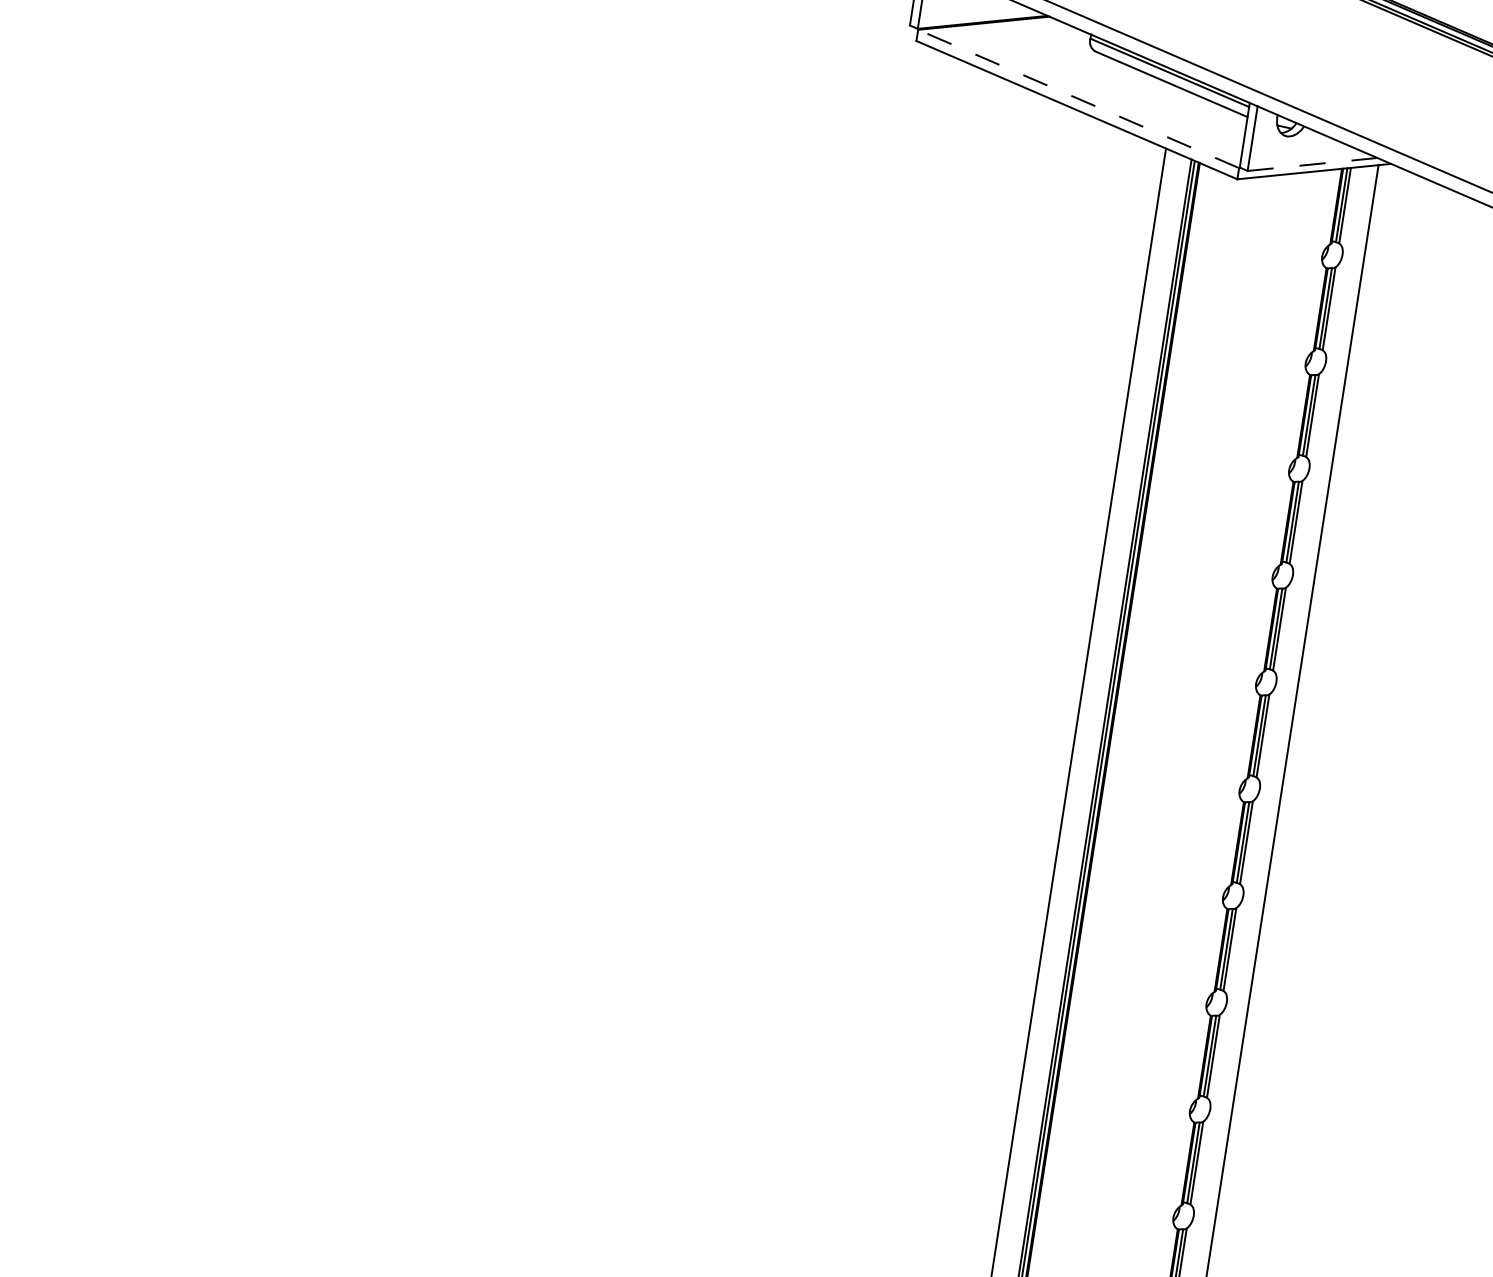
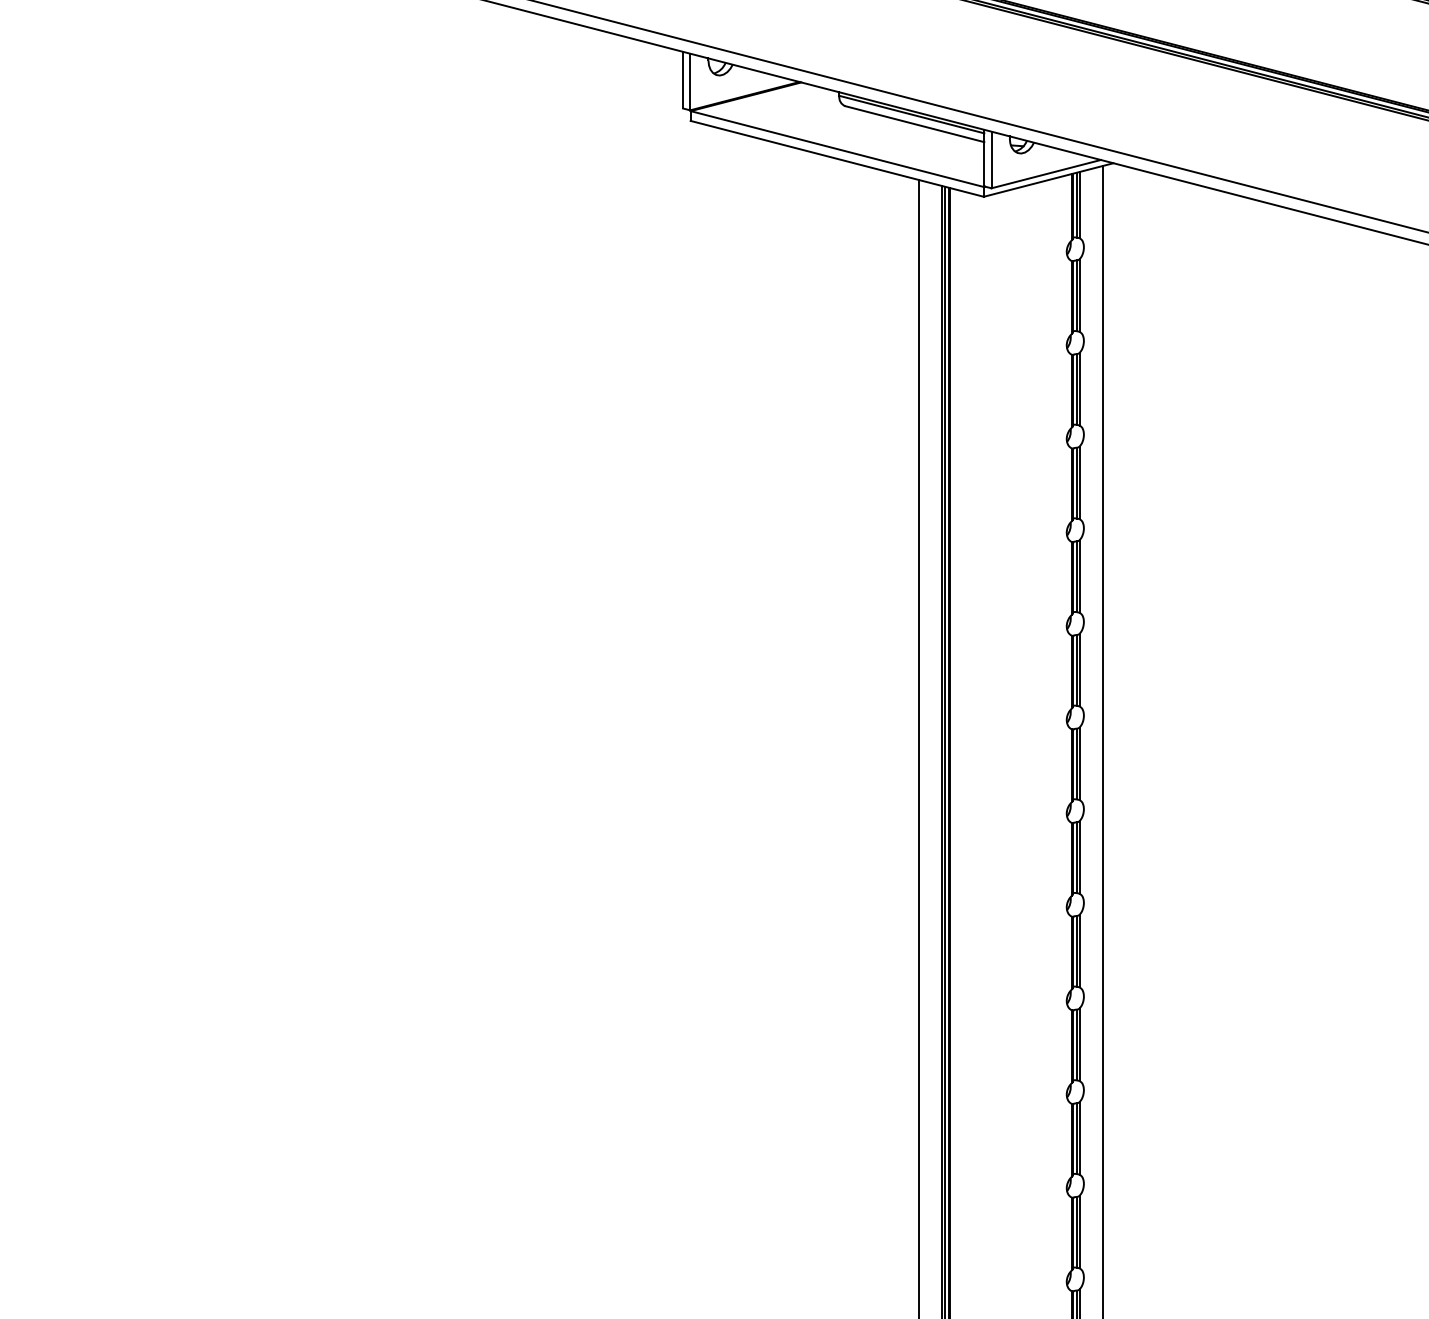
line: (1077, 98) -> (836, 148), dashed -> solid
line: (1312, 164) -> (1046, 174), dashed -> solid

